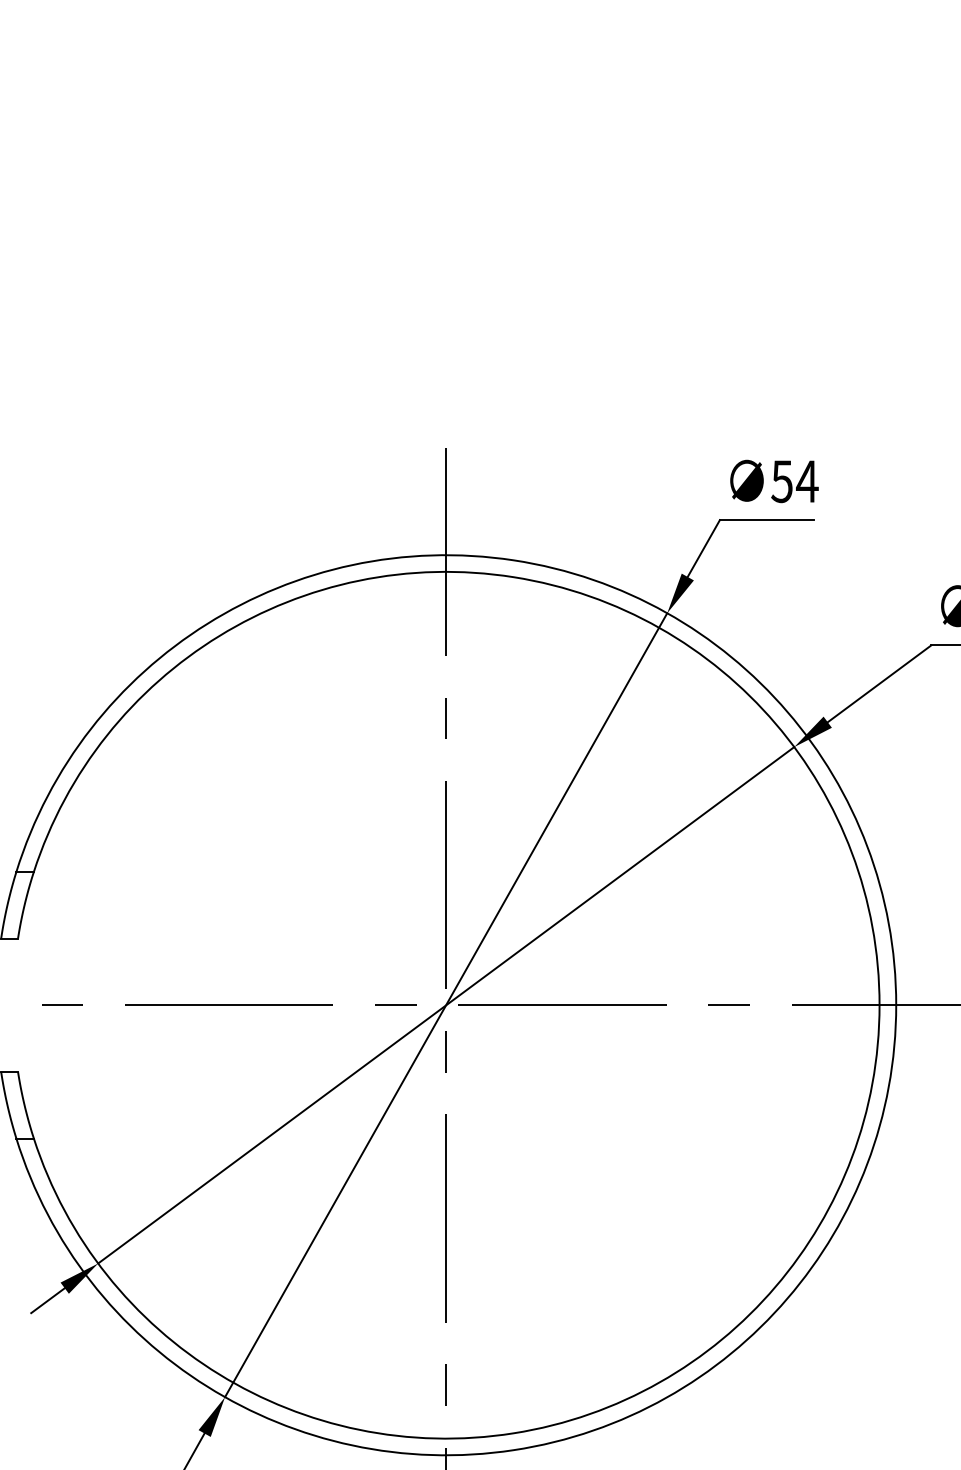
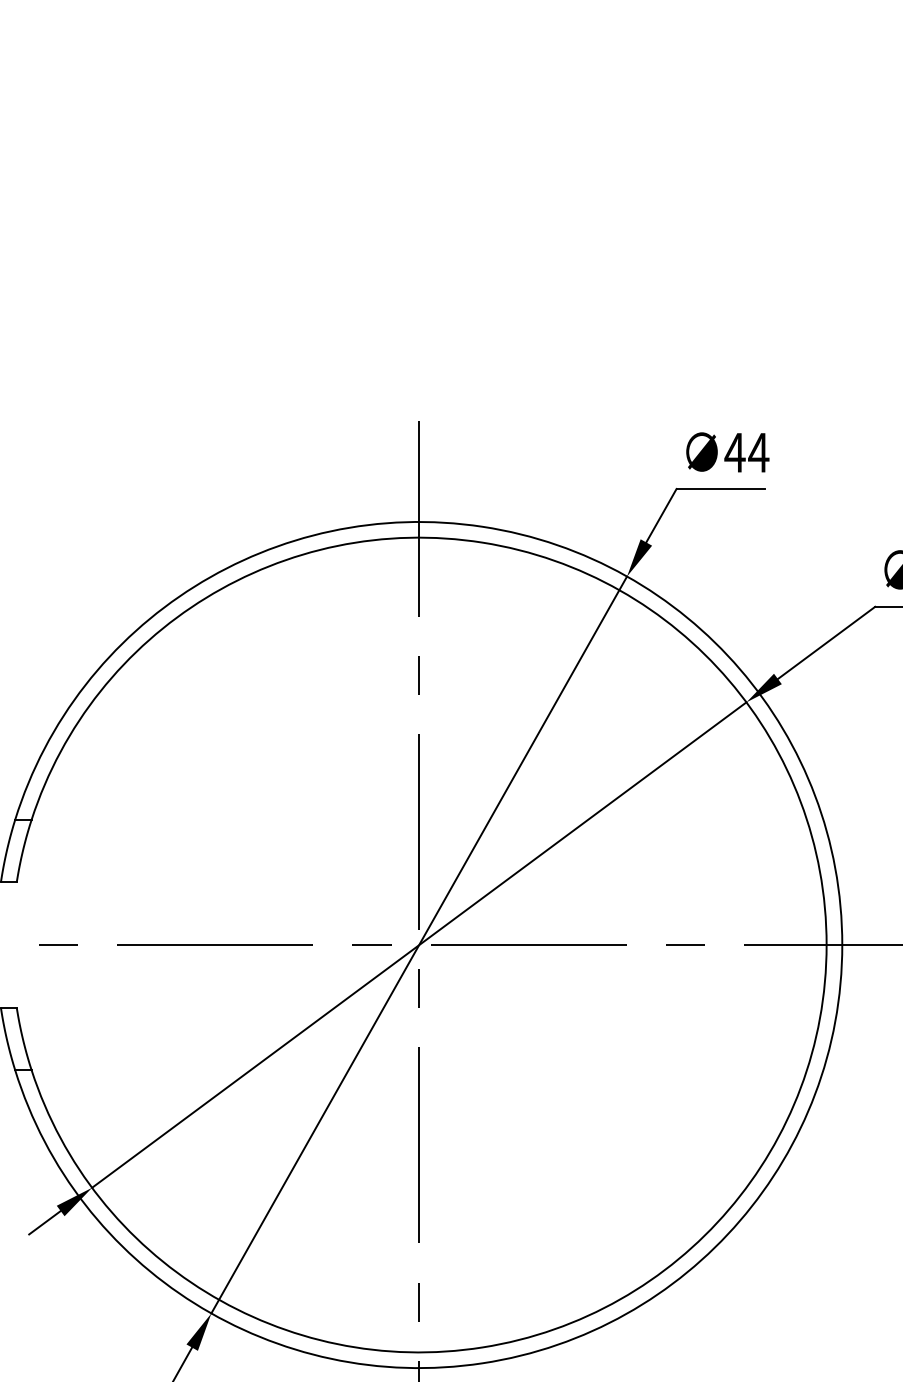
text: (781, 481) -> (734, 452), 54 -> 44

